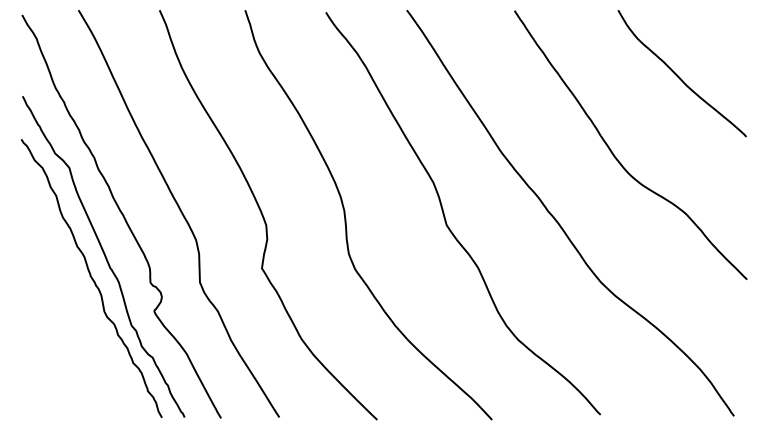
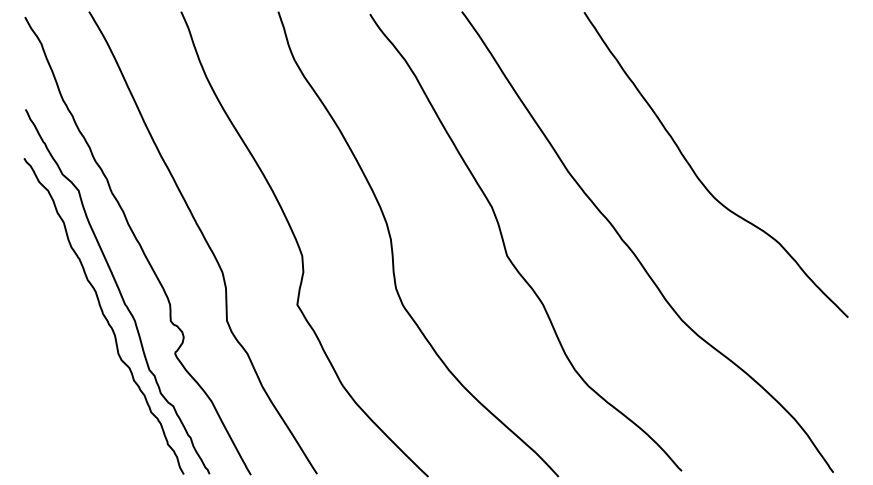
curve: (678, 75) -> (770, 85), removed

